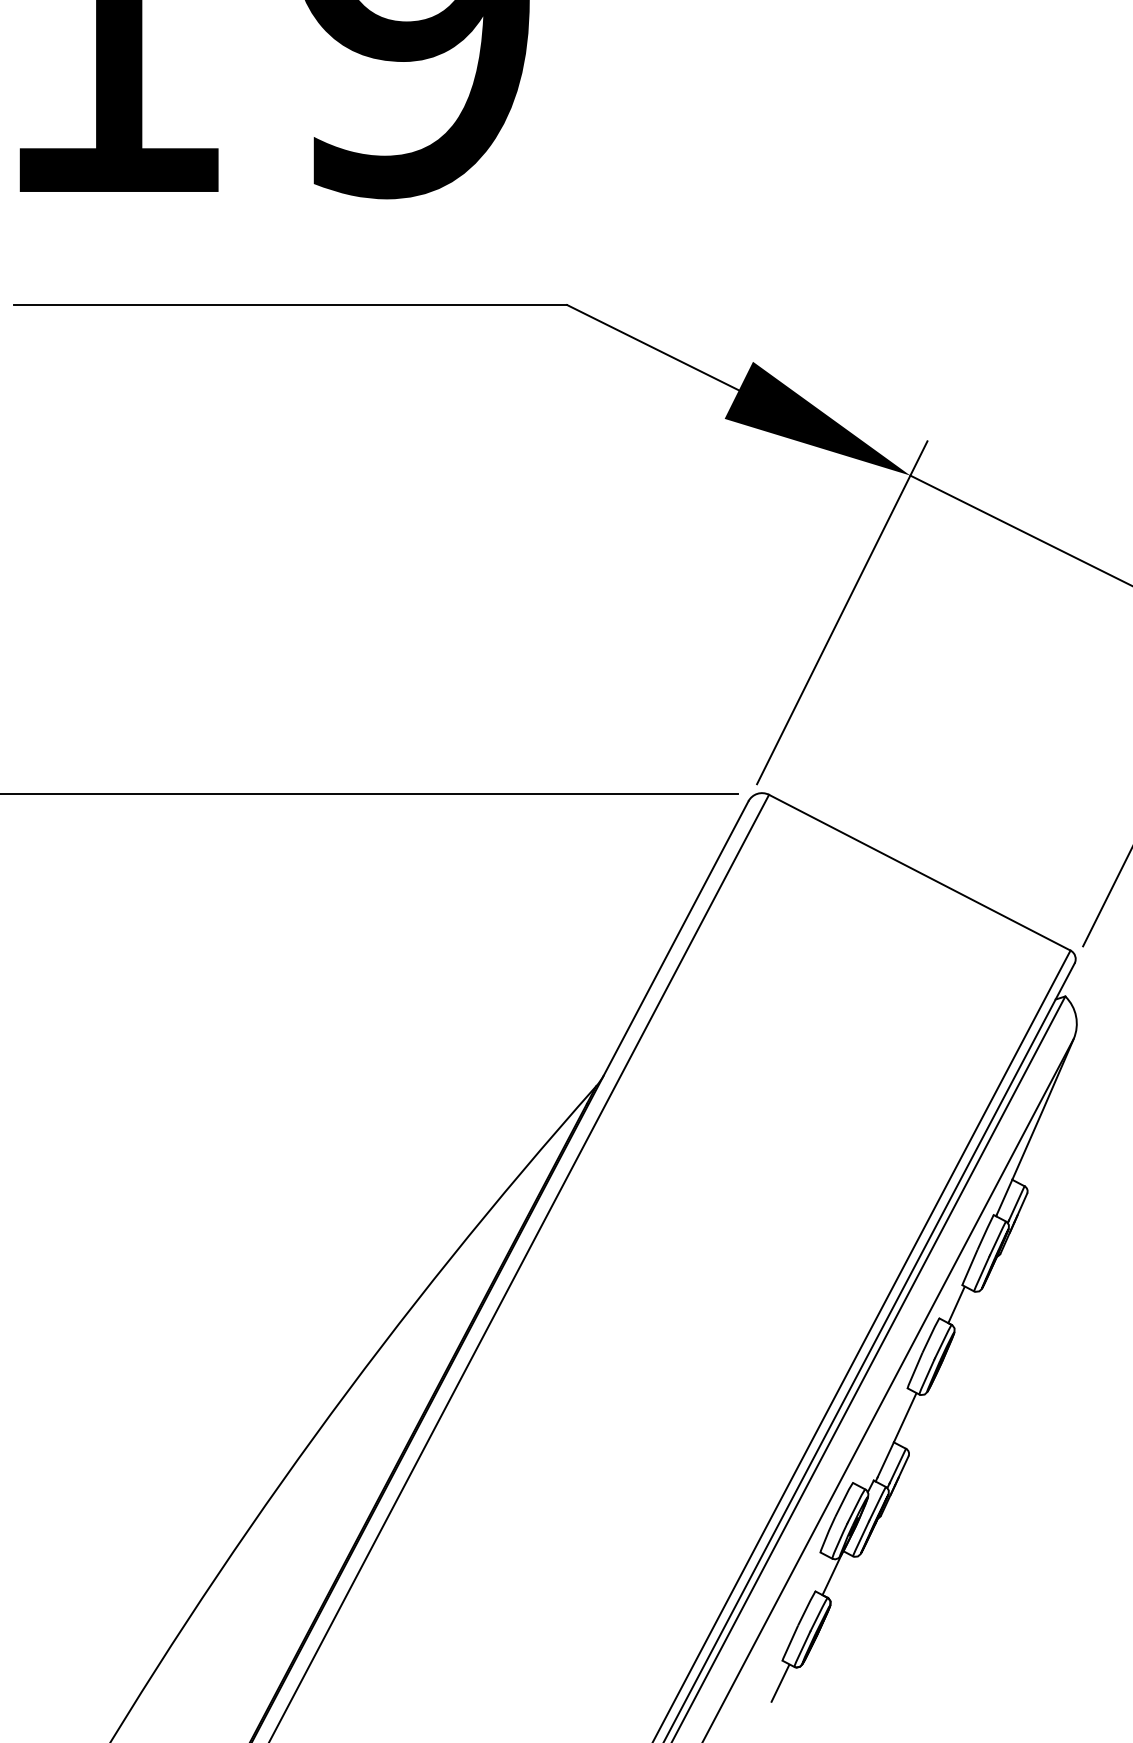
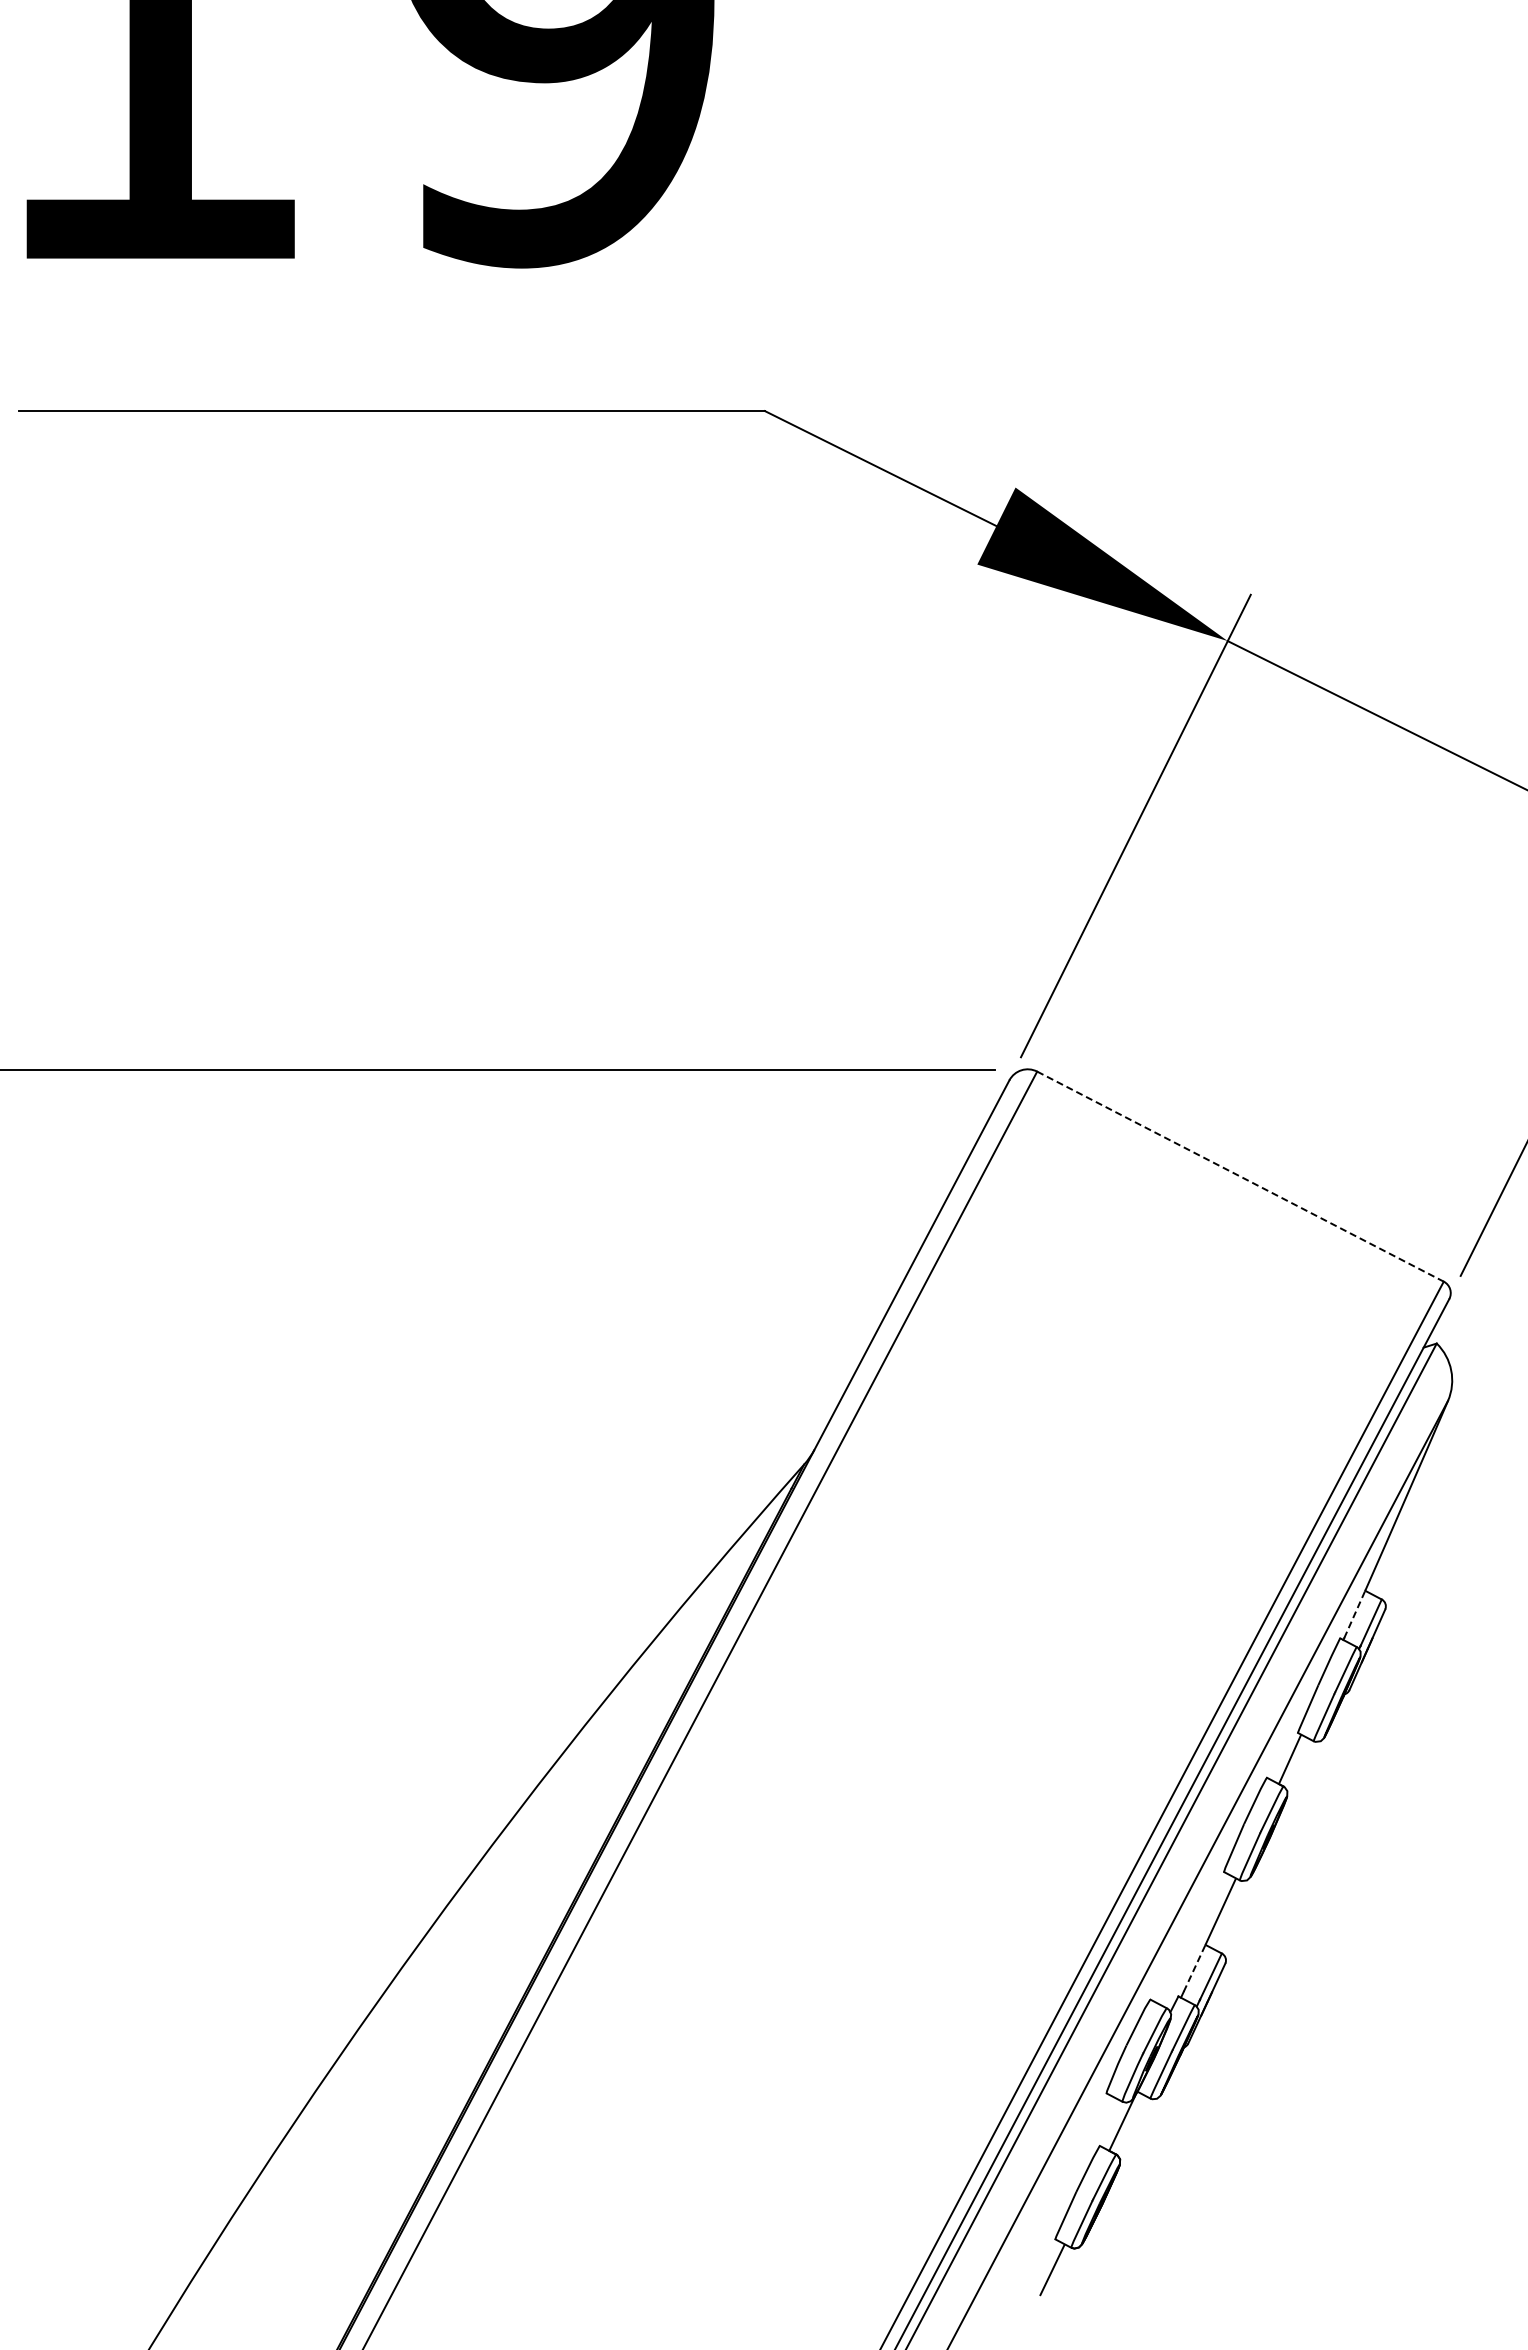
line: (919, 872) -> (1240, 1176), solid -> dashed
line: (1004, 1197) -> (1354, 1614), solid -> dashed
line: (885, 1459) -> (1194, 1968), solid -> dashed

